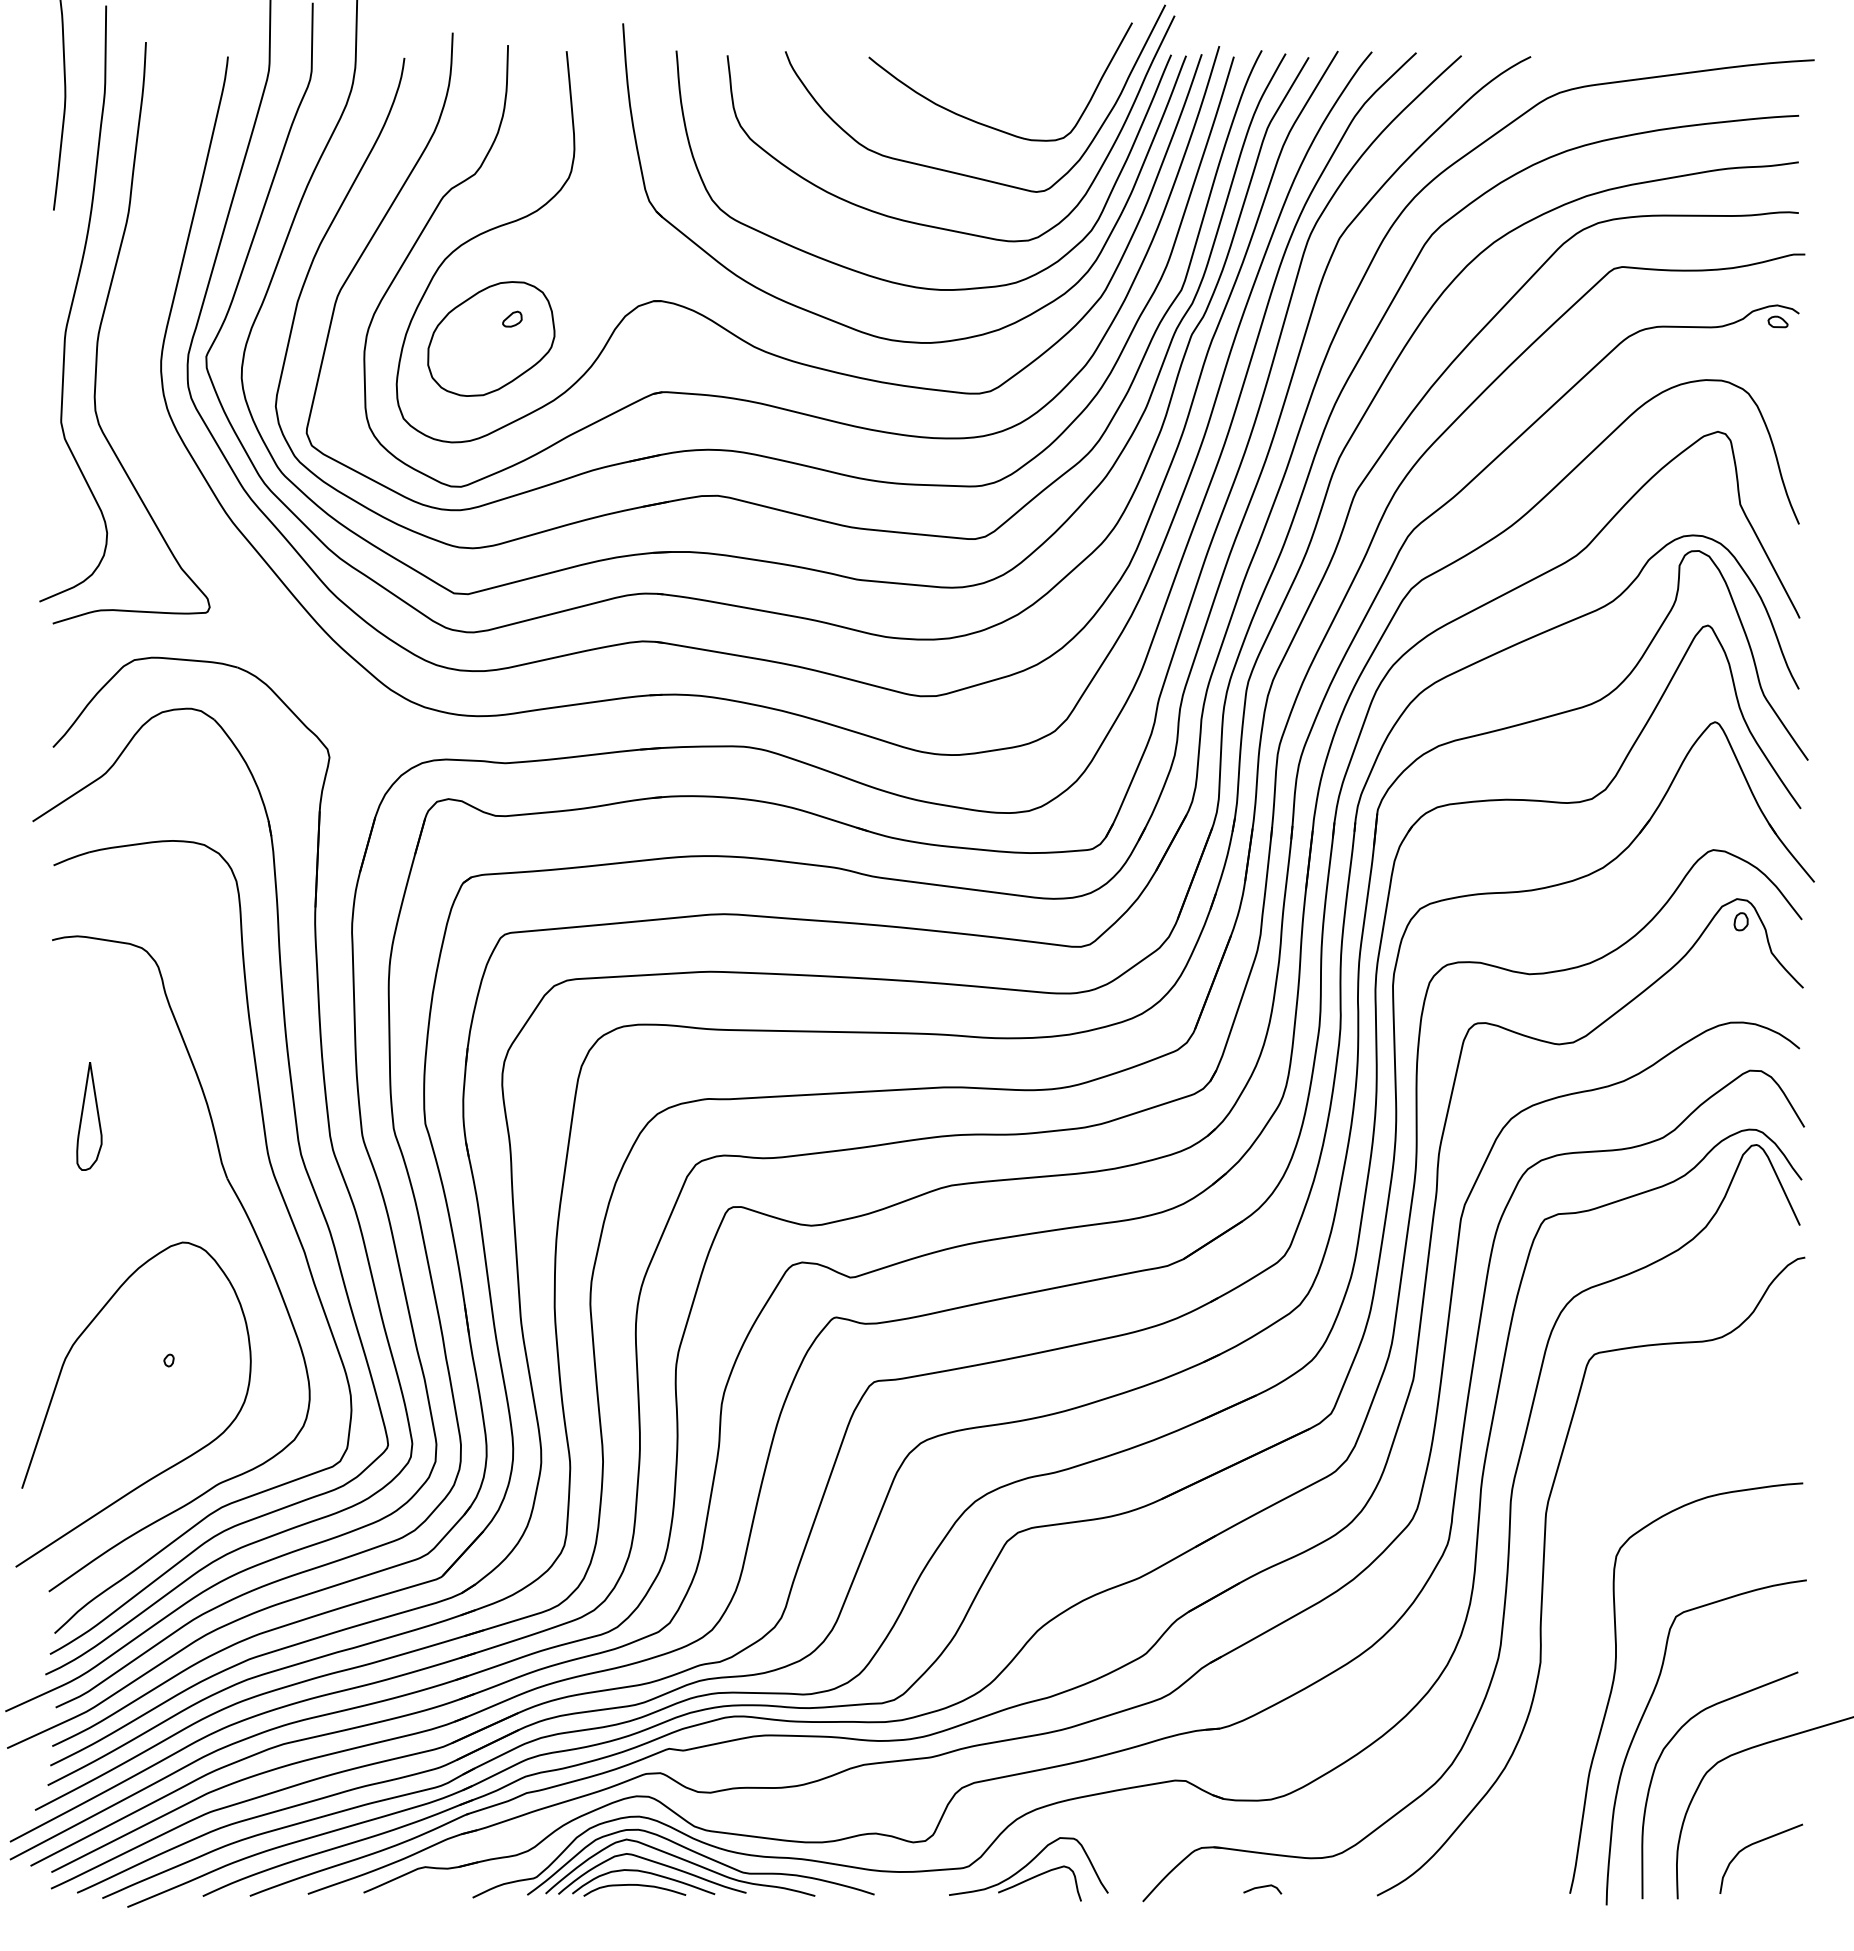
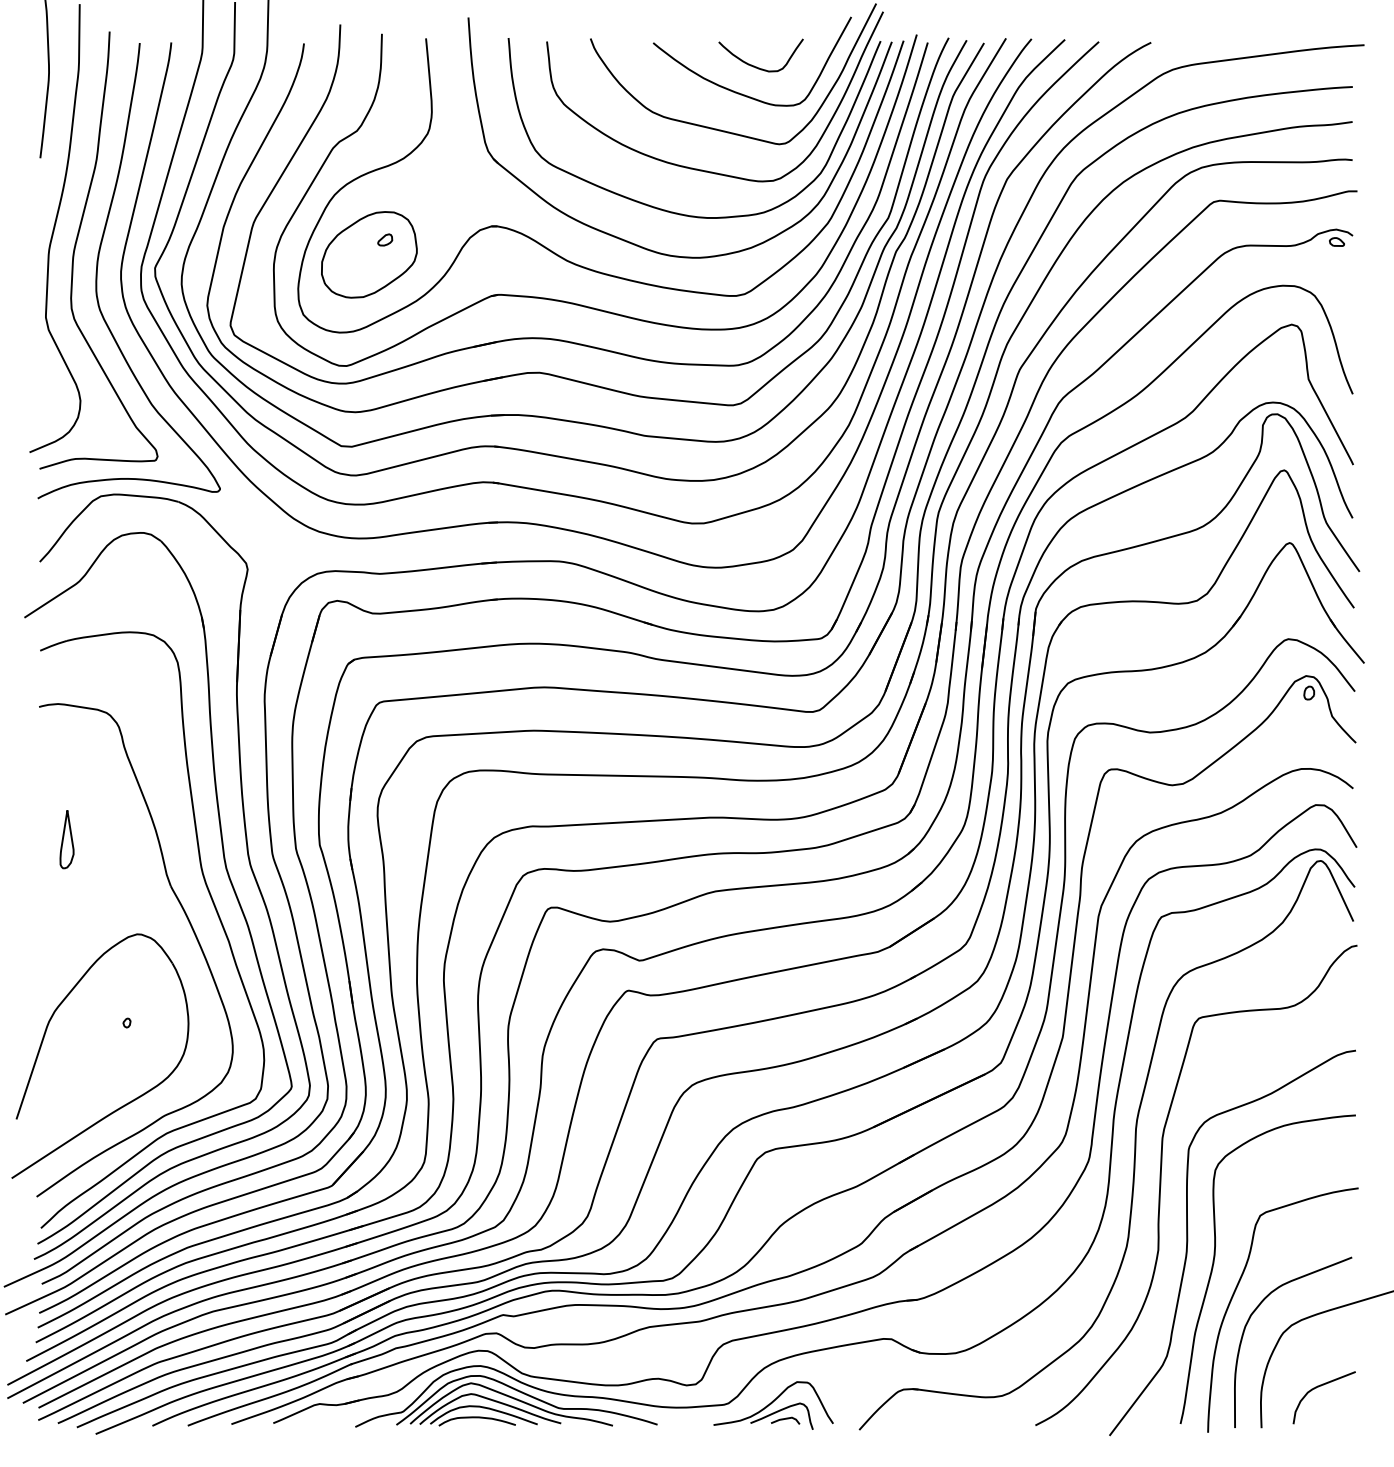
curve: (1005, 88) -> (756, 66), added
curve: (130, 356) -> (98, 268), added
part: (88, 1116) -> (66, 839), size x0.71
curve: (1579, 1652) -> (1187, 1242), added
line: (1262, 1887) -> (785, 1419), moved

